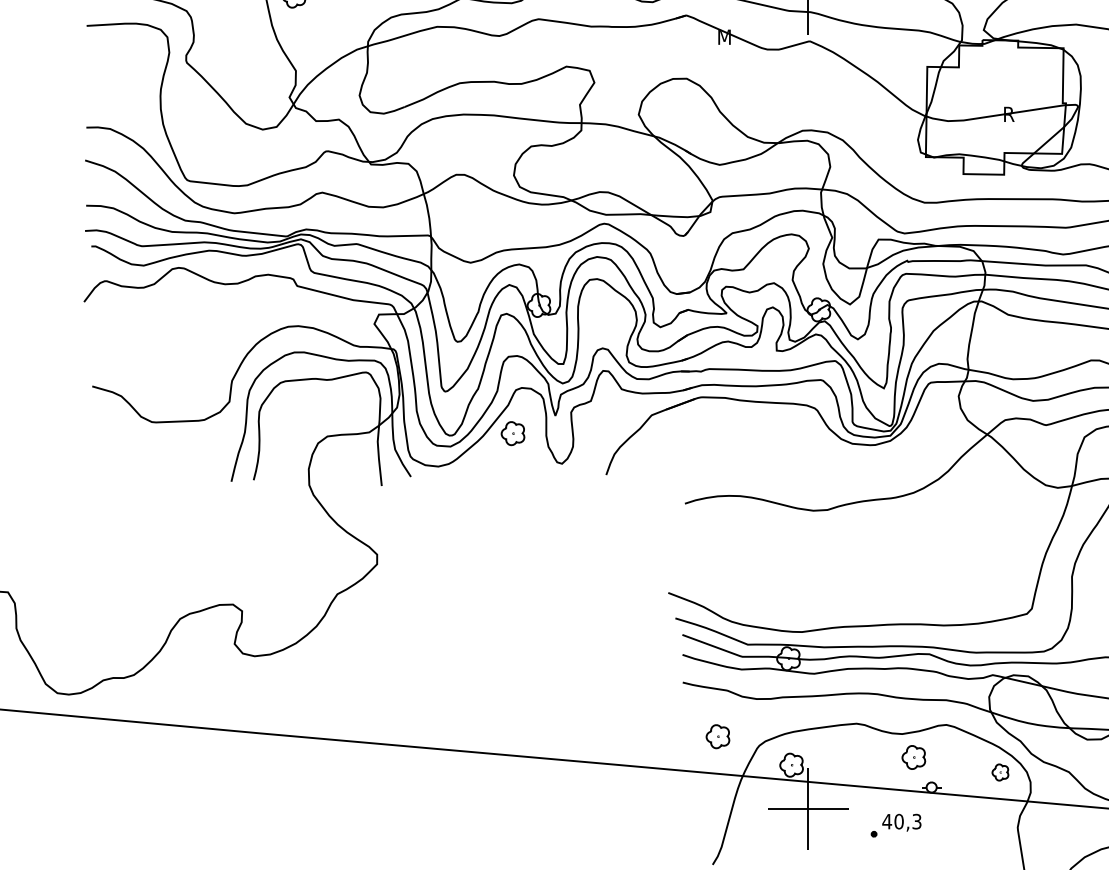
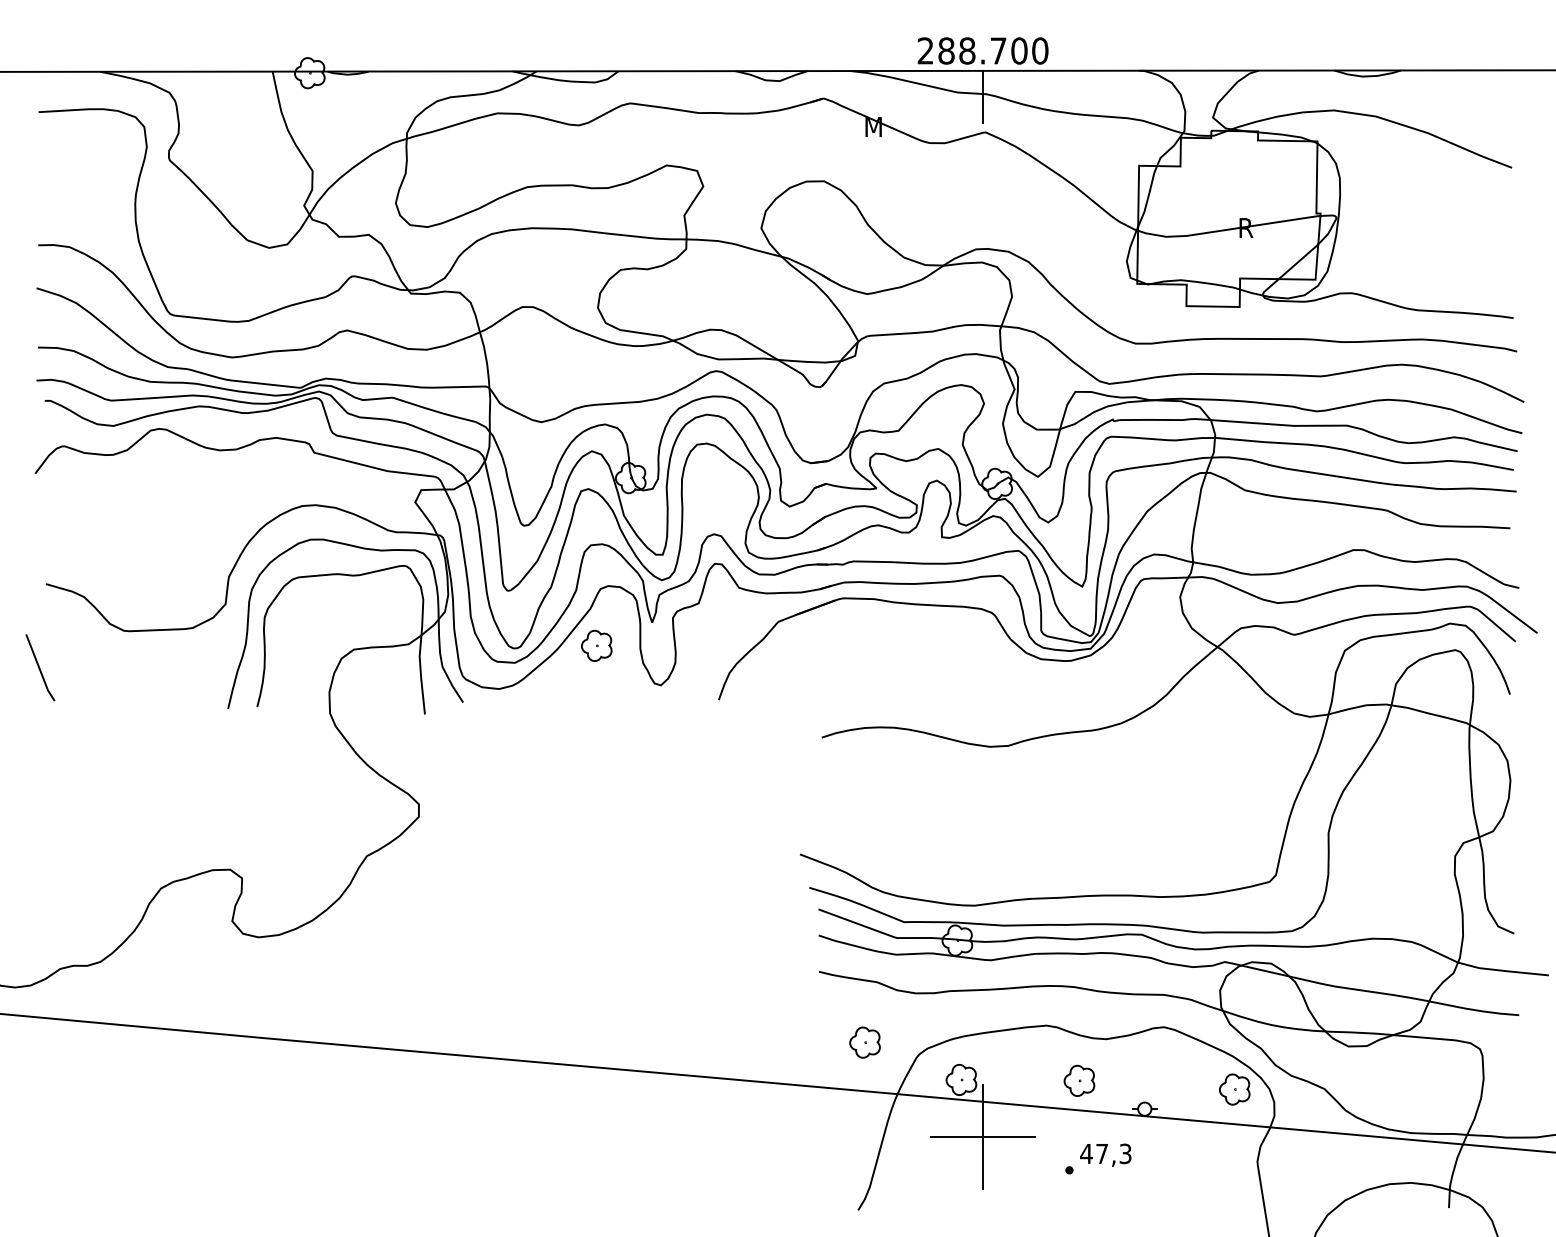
line: (88, 450) -> (40, 667), added
part: (913, 757) -> (1079, 1080), moved
part: (1000, 772) -> (1234, 1089), size x1.43
text: (899, 821) -> (1102, 1153), 40,3 -> 47,3

